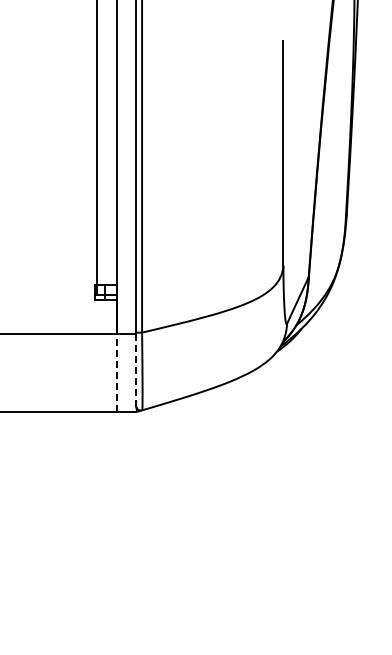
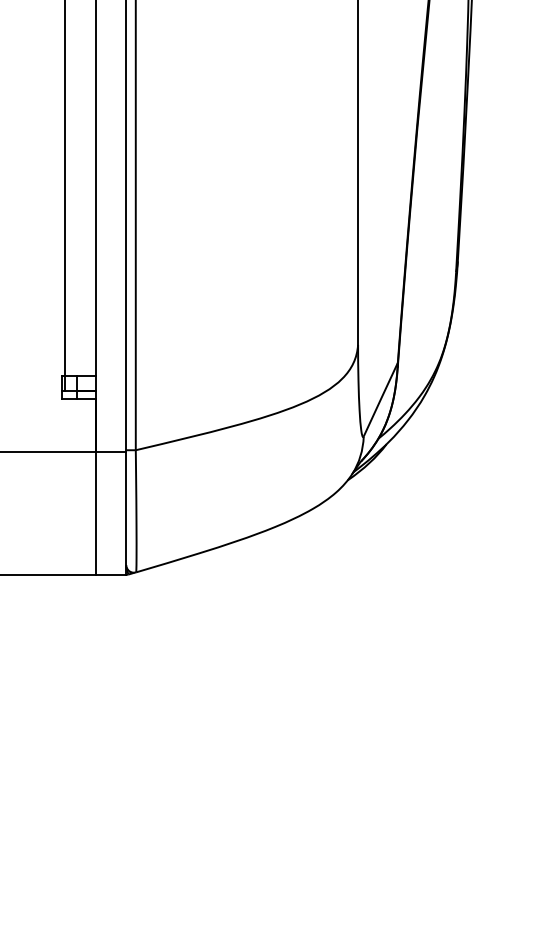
line: (116, 372) -> (95, 512), dashed -> solid
line: (136, 373) -> (127, 514), dashed -> solid

